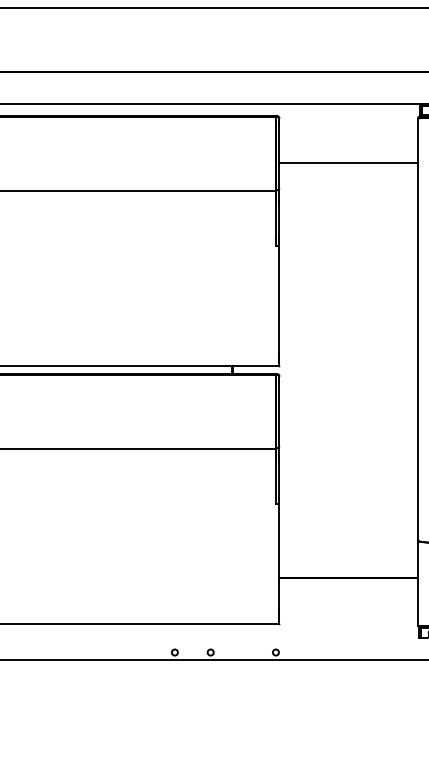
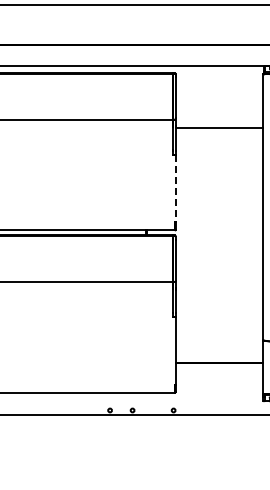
line: (348, 162) -> (219, 127), moved
line: (278, 299) -> (175, 188), solid -> dashed

